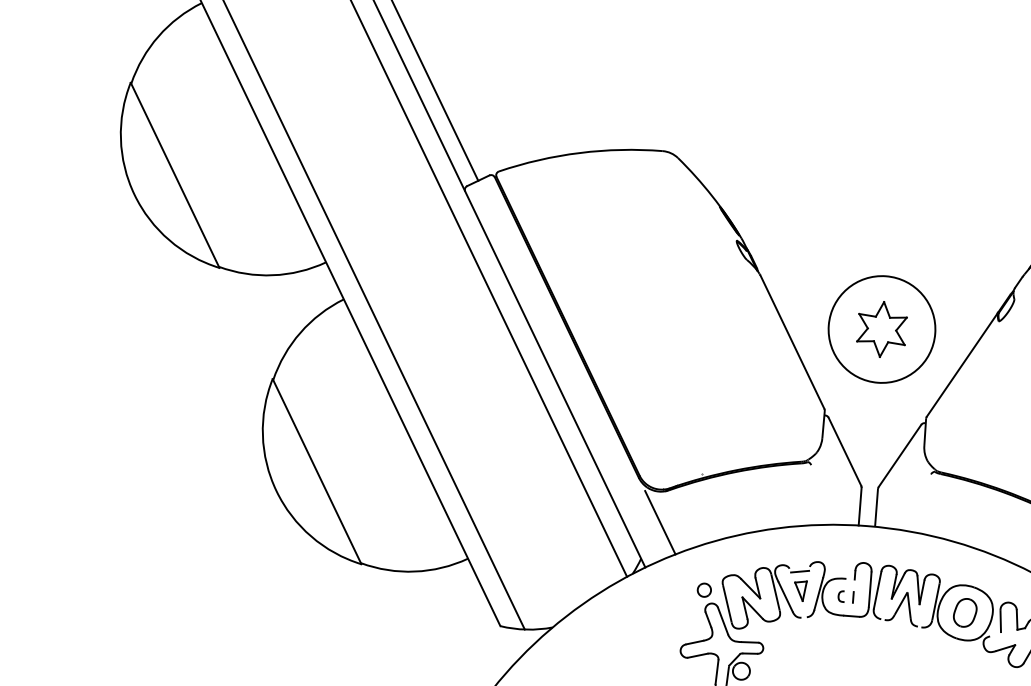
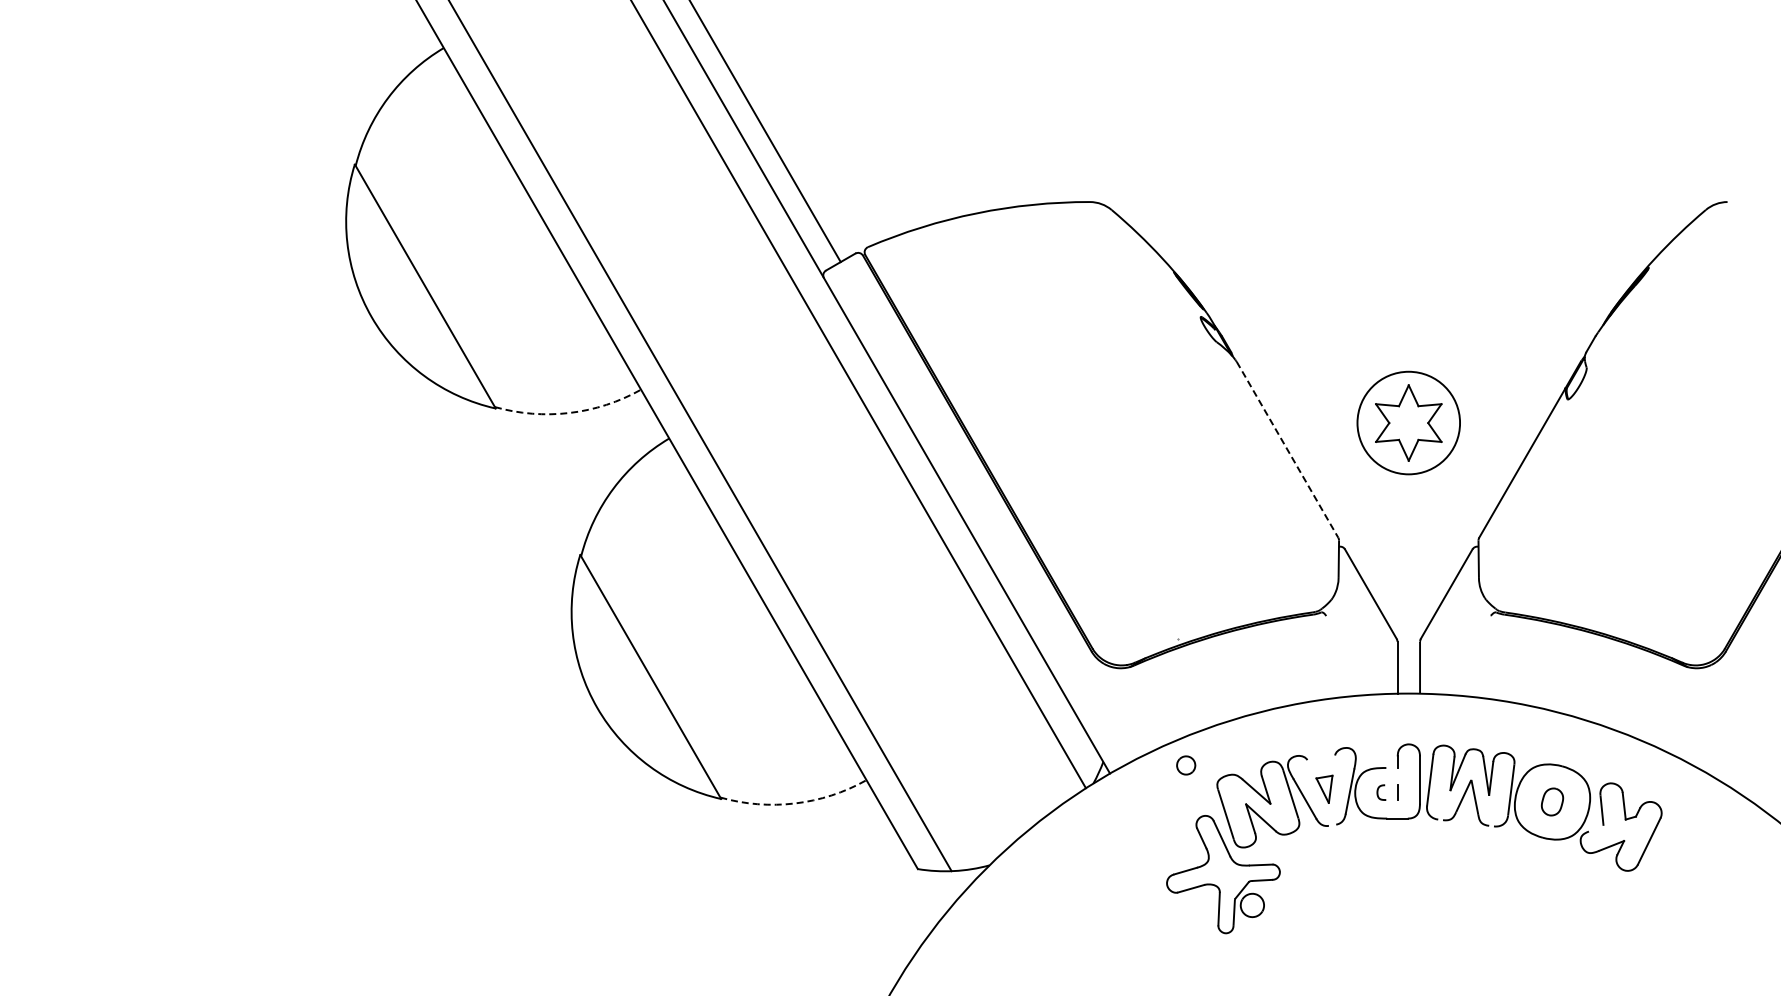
arc: (272, 274) -> (569, 412), solid -> dashed
circle: (881, 329) -> (1408, 422), size x0.7
line: (792, 341) -> (1287, 449), solid -> dashed
line: (660, 522) -> (1125, 710), removed
arc: (415, 571) -> (795, 803), solid -> dashed
line: (799, 571) -> (1321, 762), removed
part: (704, 590) -> (1186, 765), moved
part: (965, 612) -> (1552, 801), size x0.7

